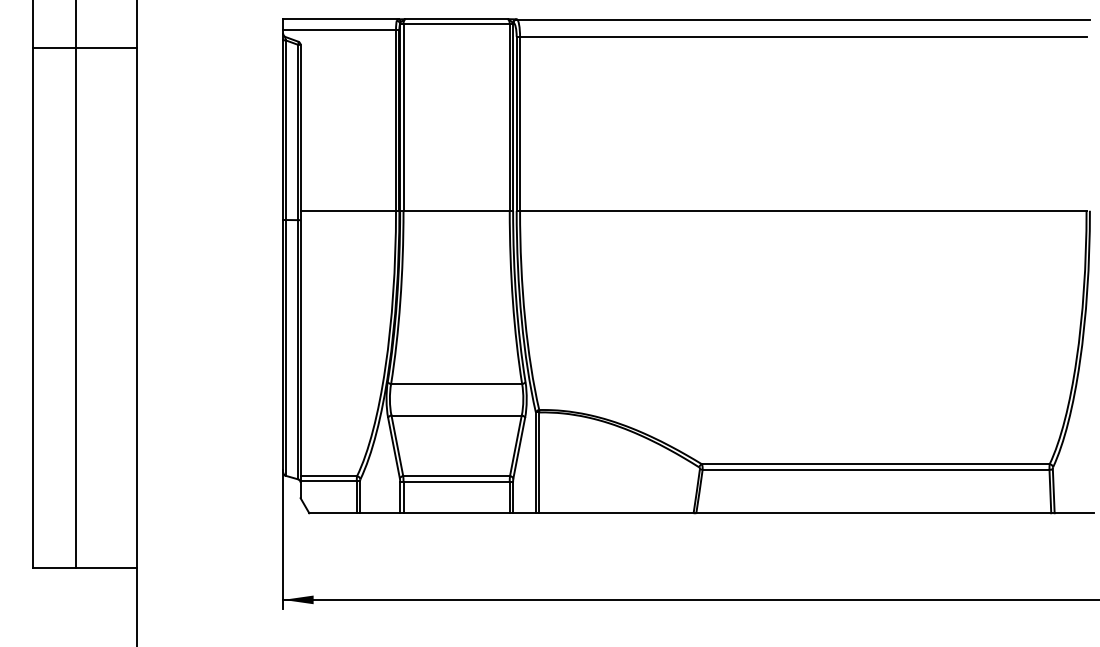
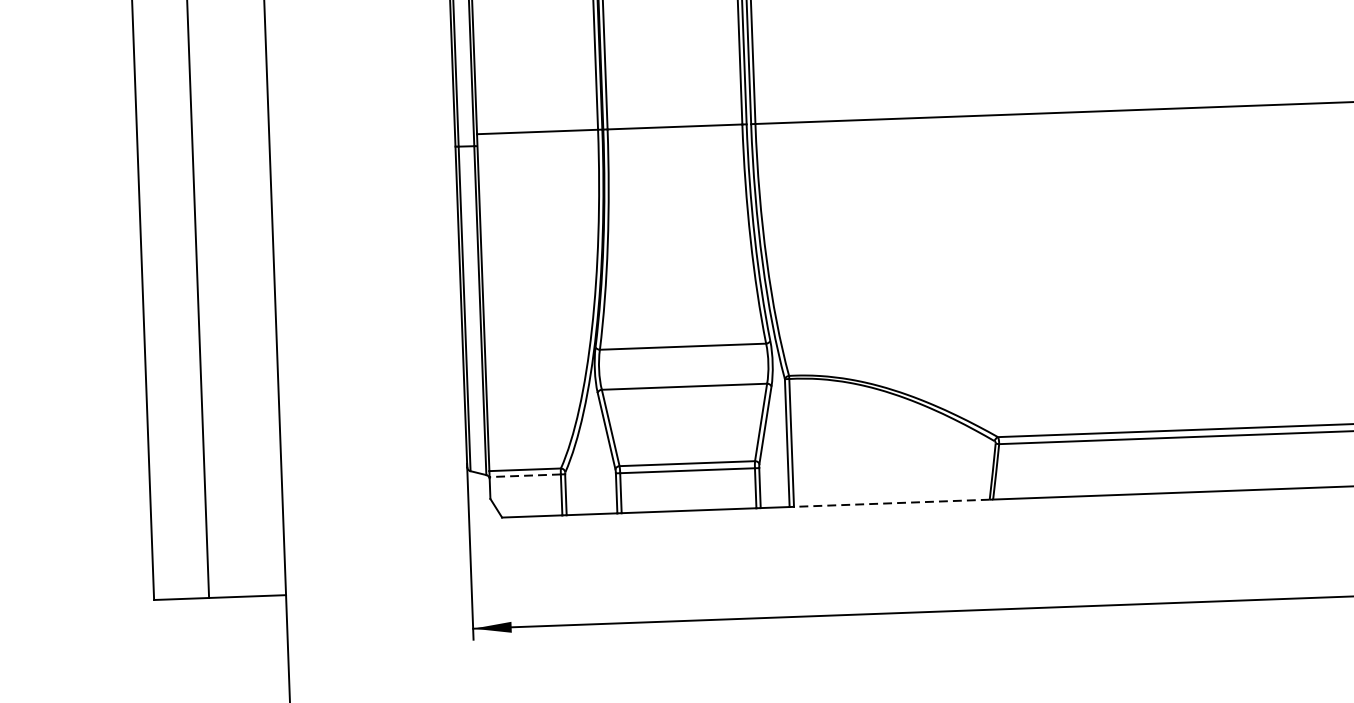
line: (328, 481) -> (524, 476), solid -> dashed
line: (615, 513) -> (890, 503), solid -> dashed

